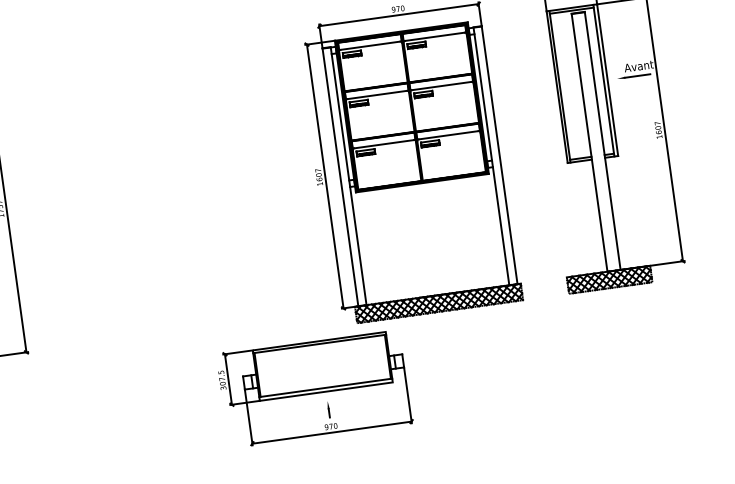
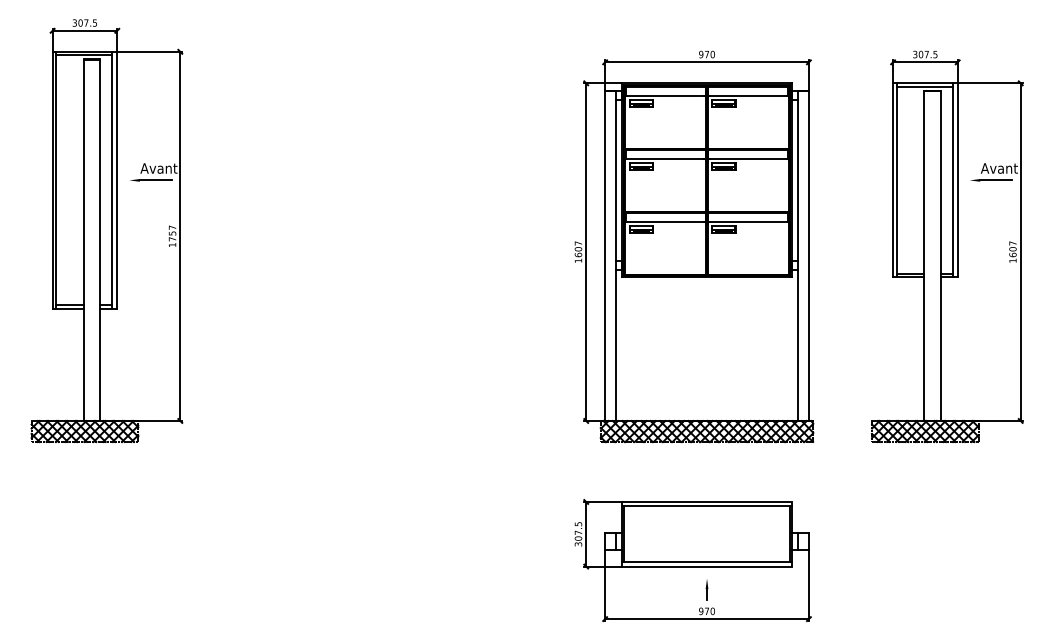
part: (314, 388) -> (692, 560), moved

